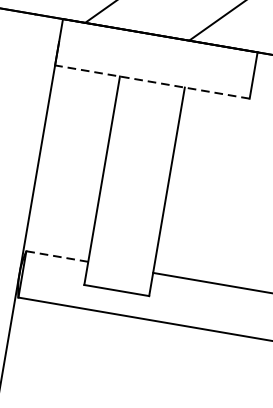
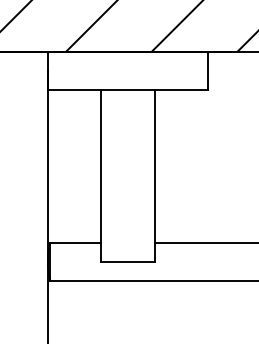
line: (151, 81) -> (127, 89), dashed -> solid
line: (56, 256) -> (75, 242), dashed -> solid

